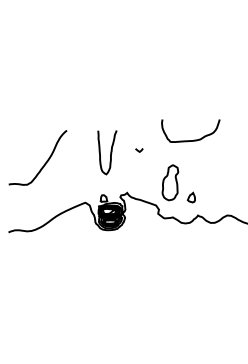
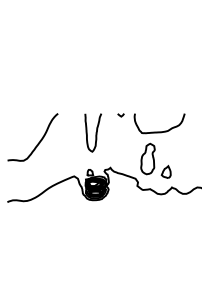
curve: (193, 139) -> (161, 131), moved
curve: (139, 150) -> (121, 115), moved
part: (191, 197) -> (166, 171), size x1.43

